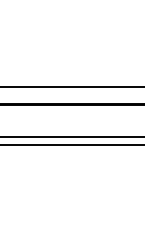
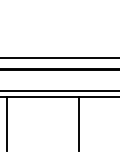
line: (83, 185) -> (79, 123), added

